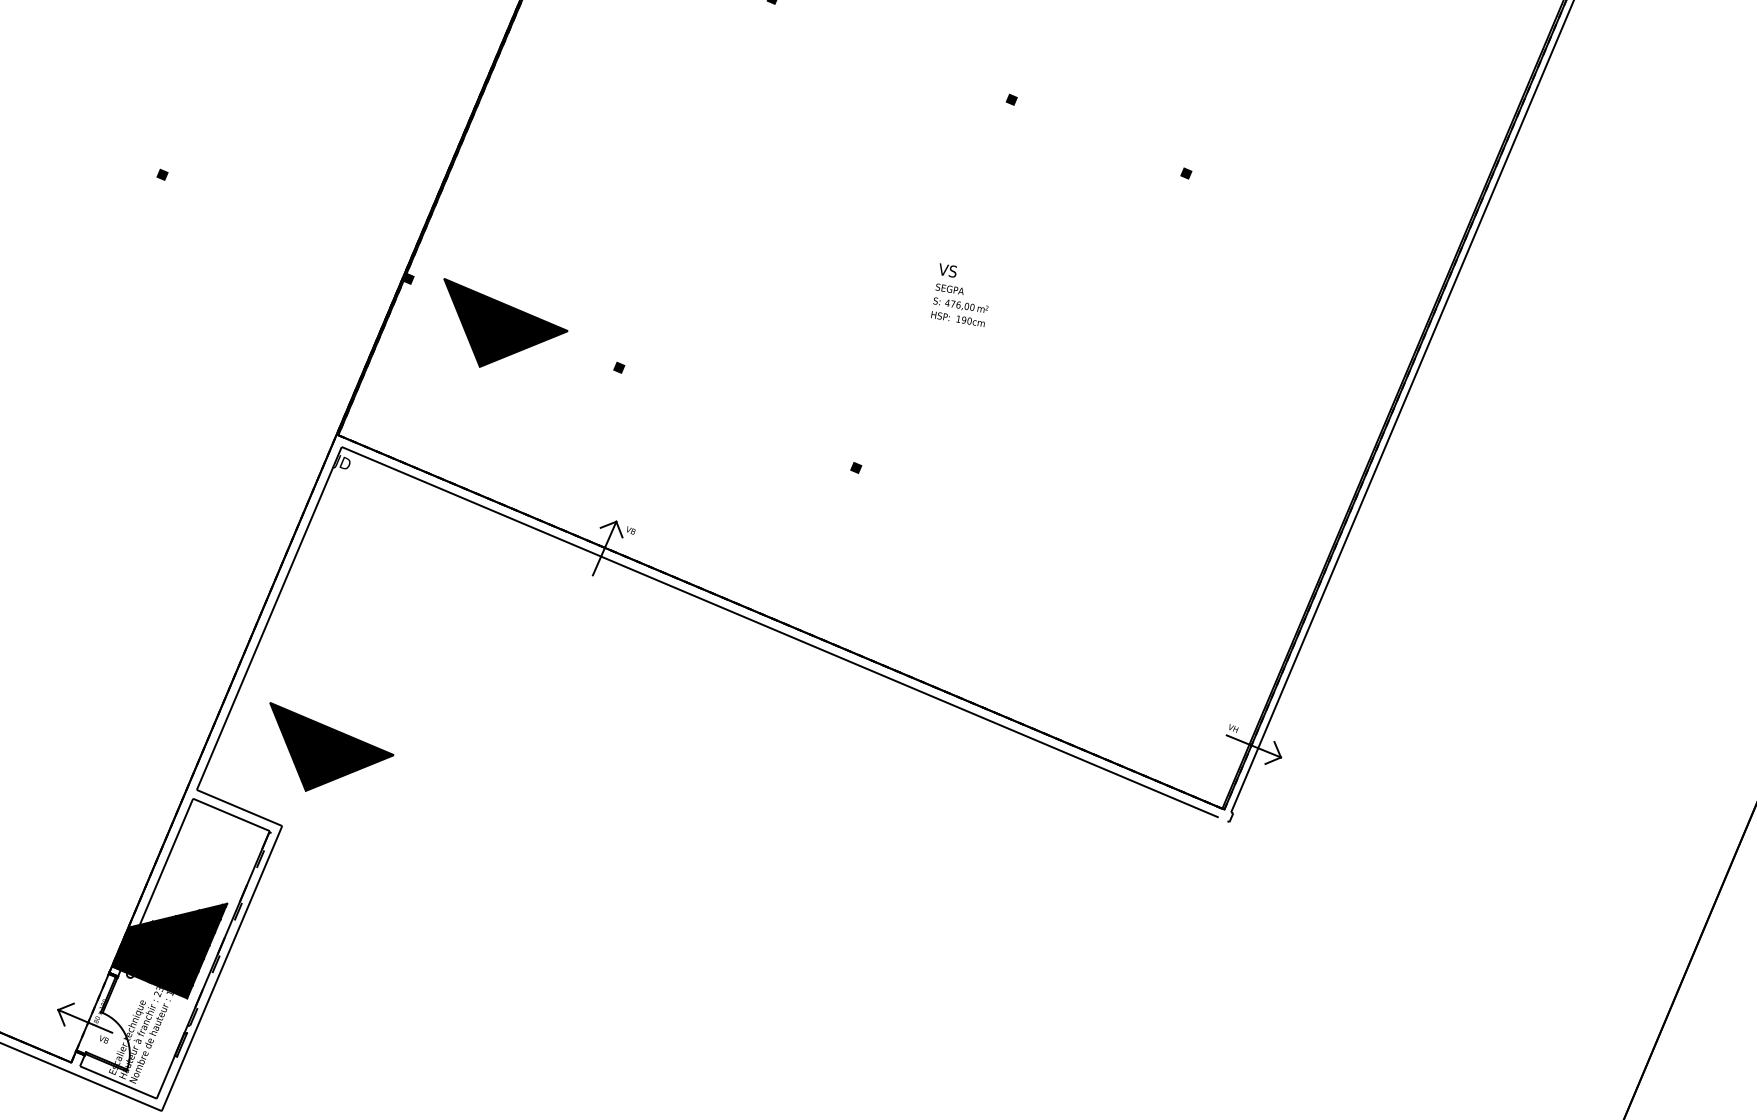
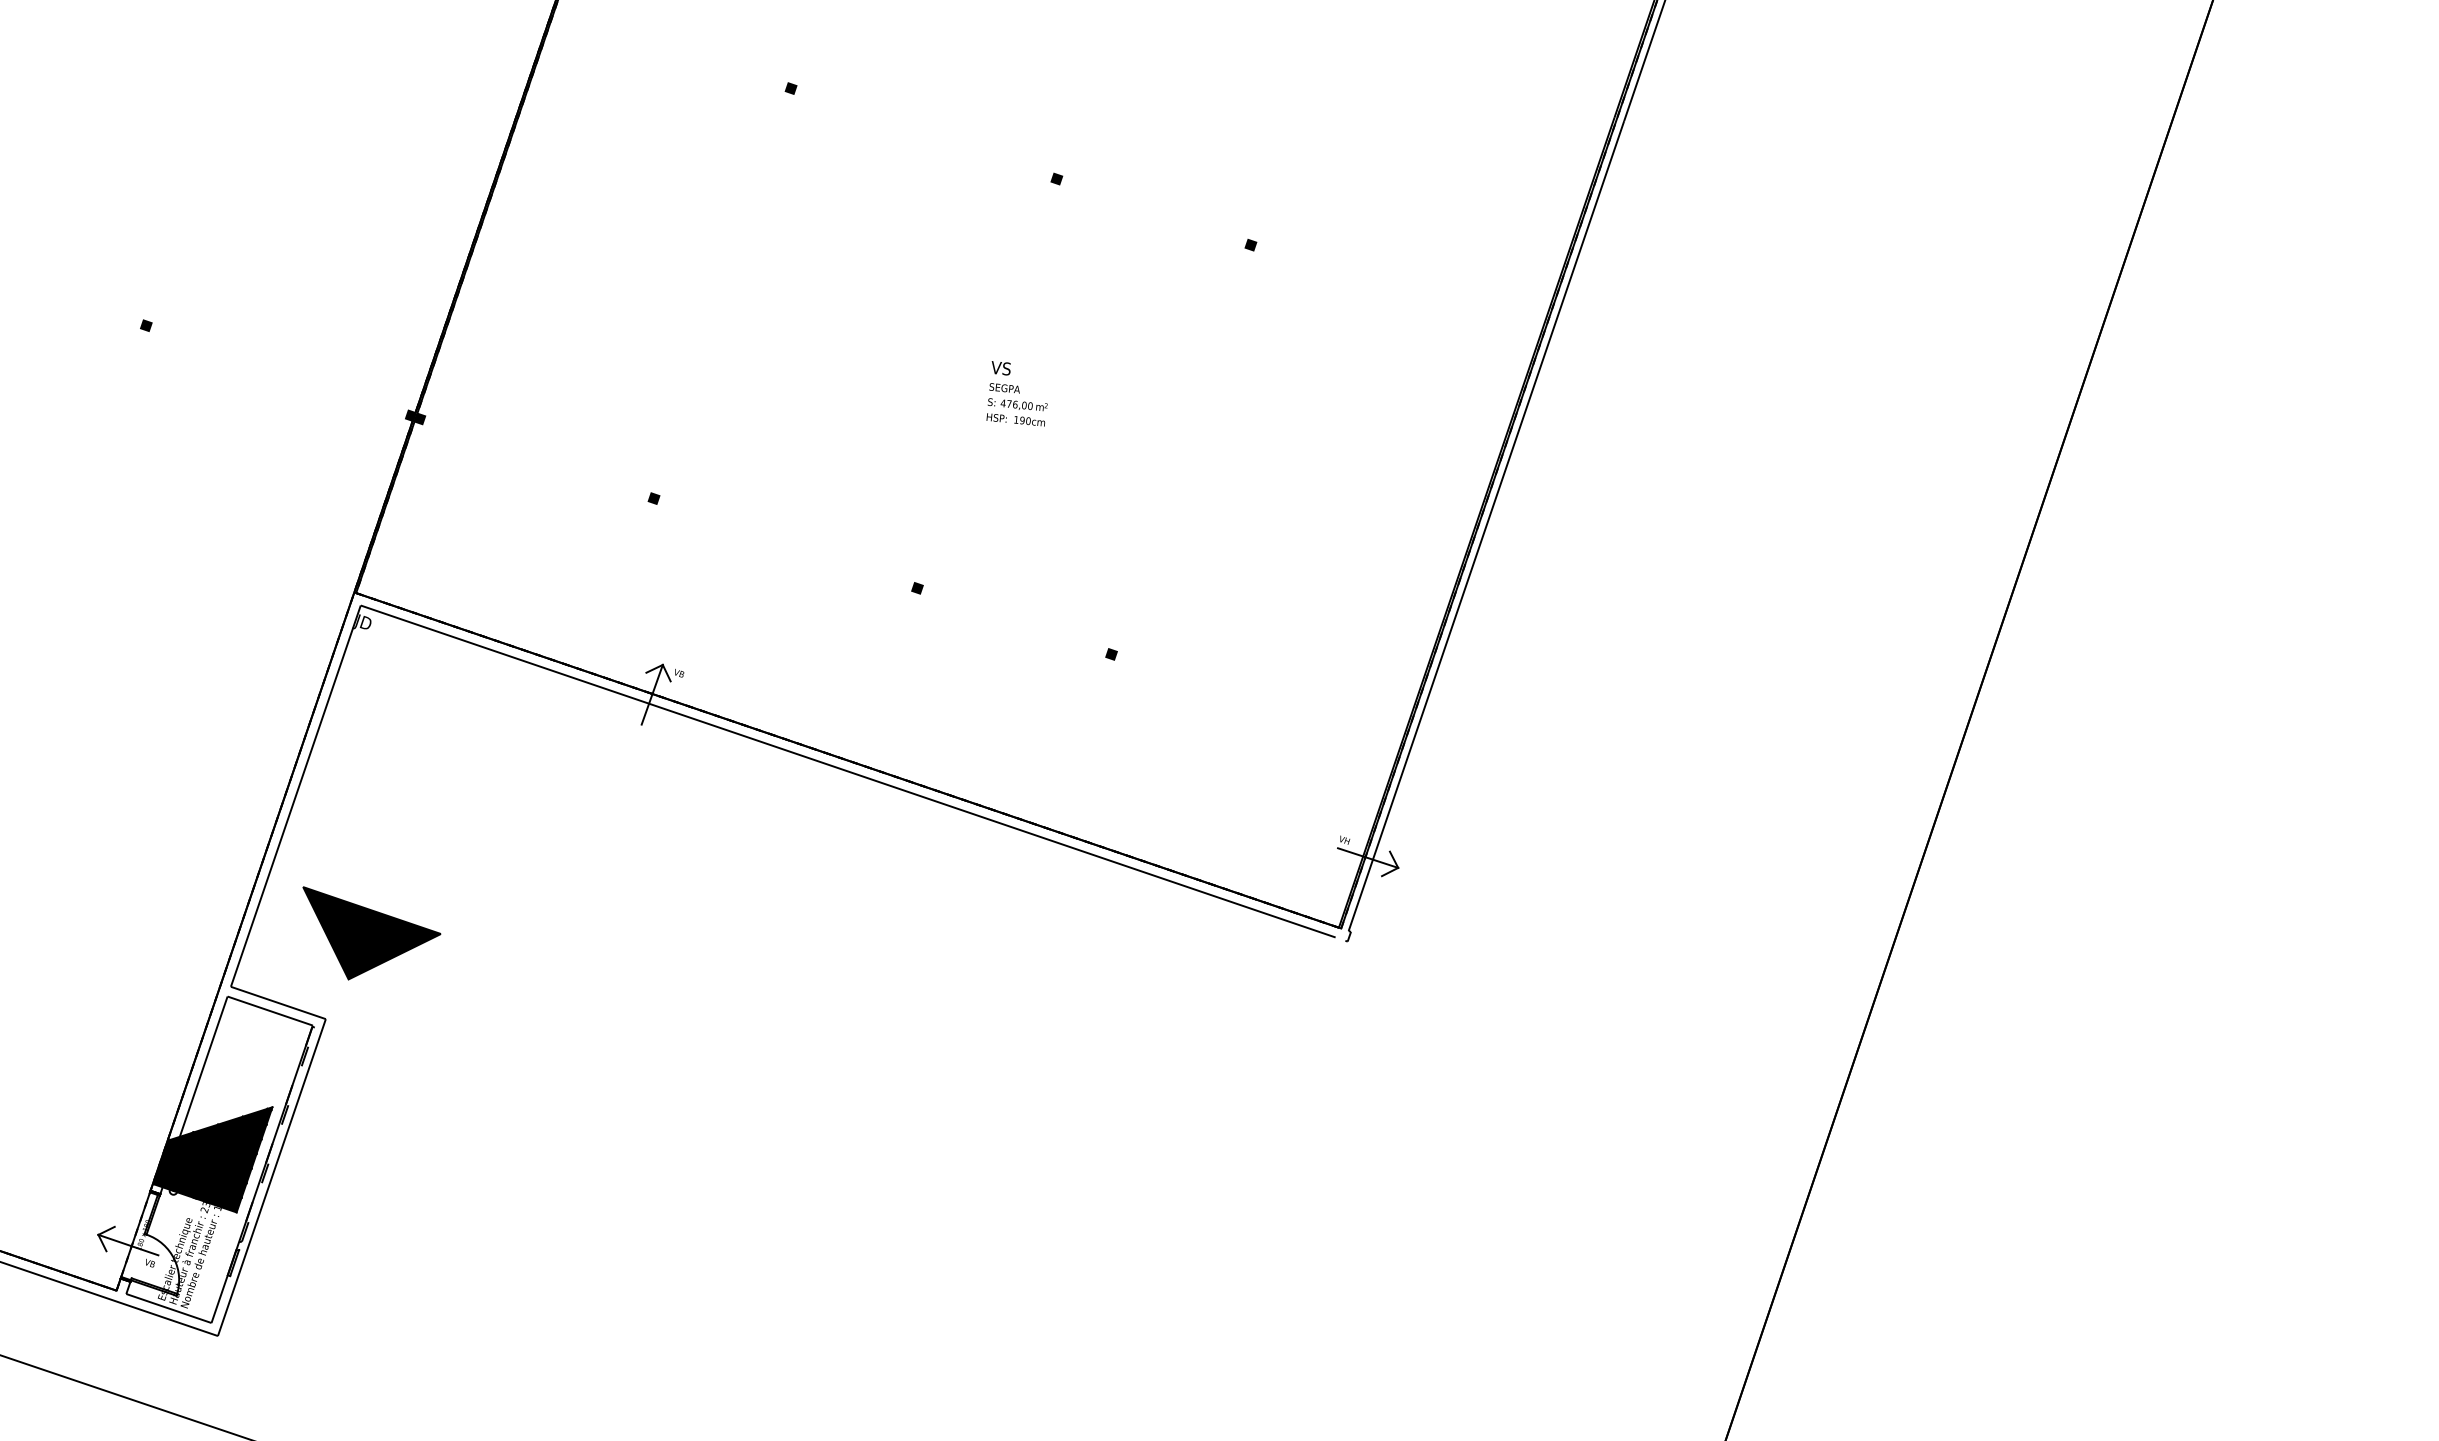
fill: (400, 275) -> (410, 415), added
part: (504, 326) -> (526, 462), removed
fill: (1030, 540) -> (1111, 653), added

